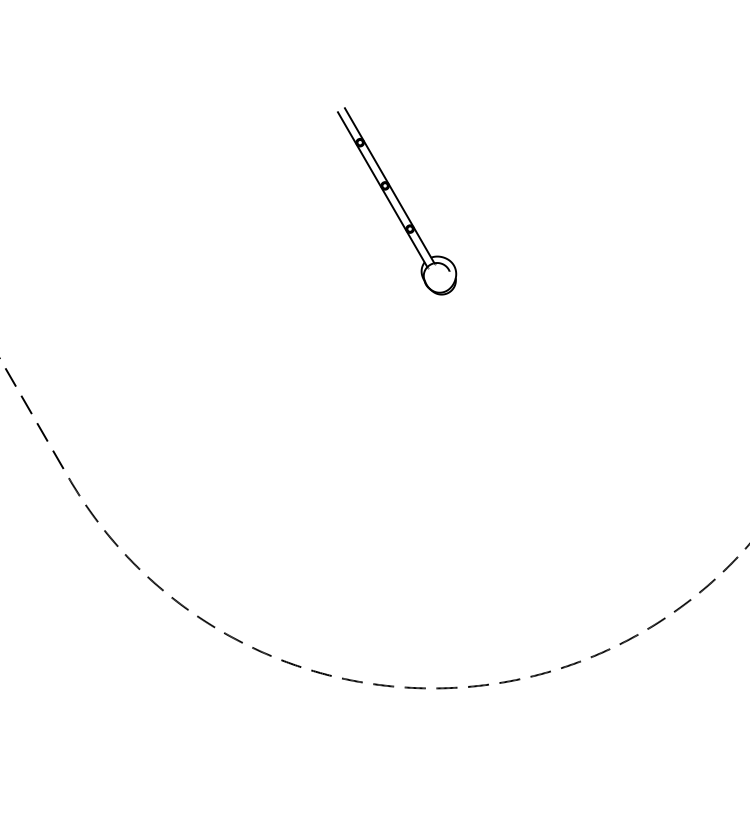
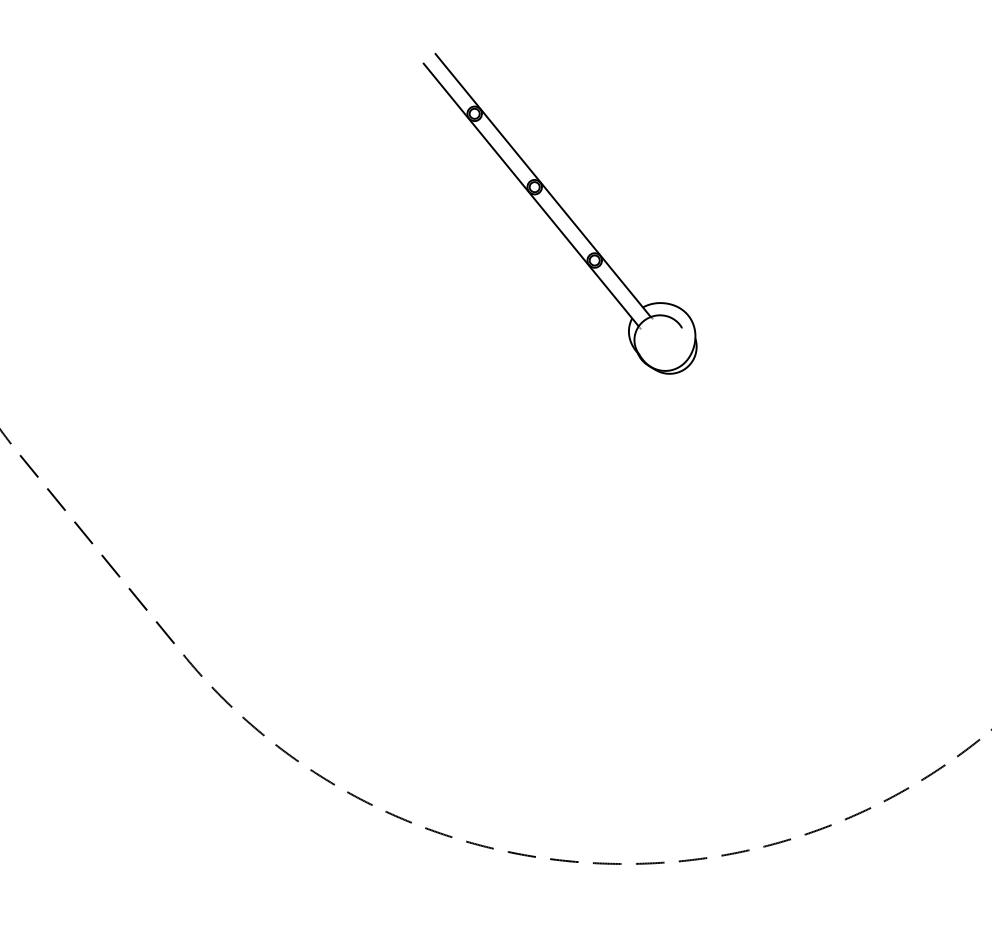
part: (397, 201) -> (562, 212), size x1.4

